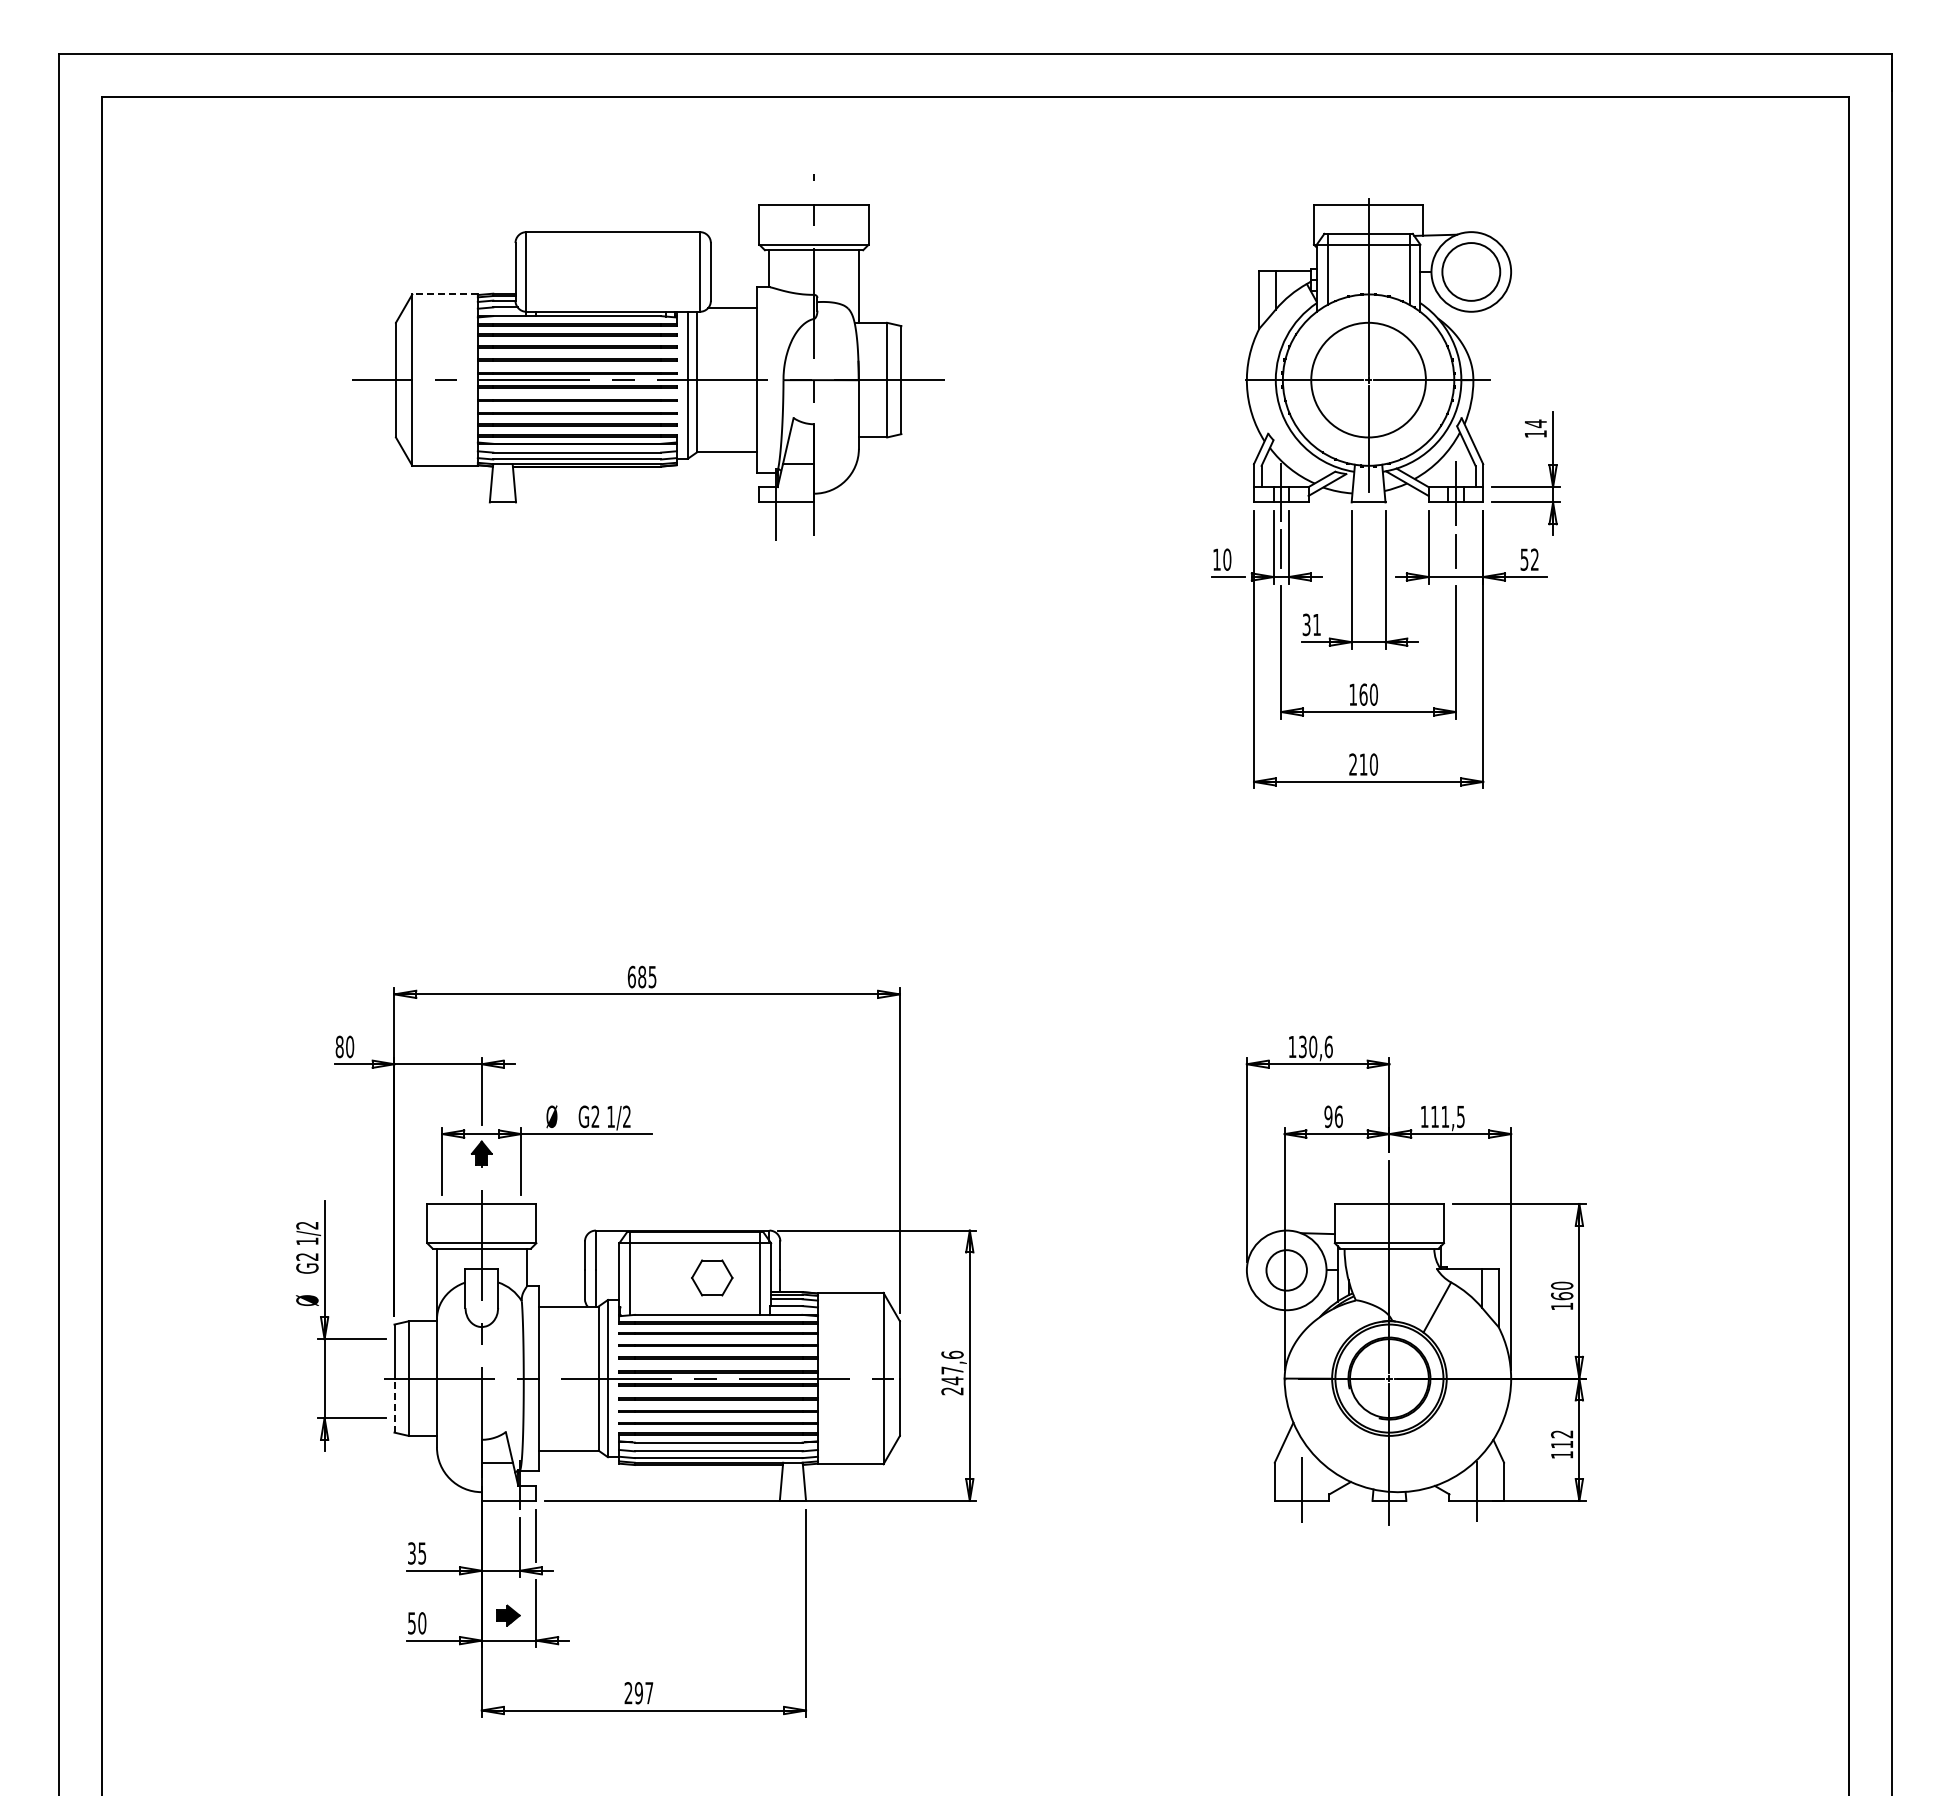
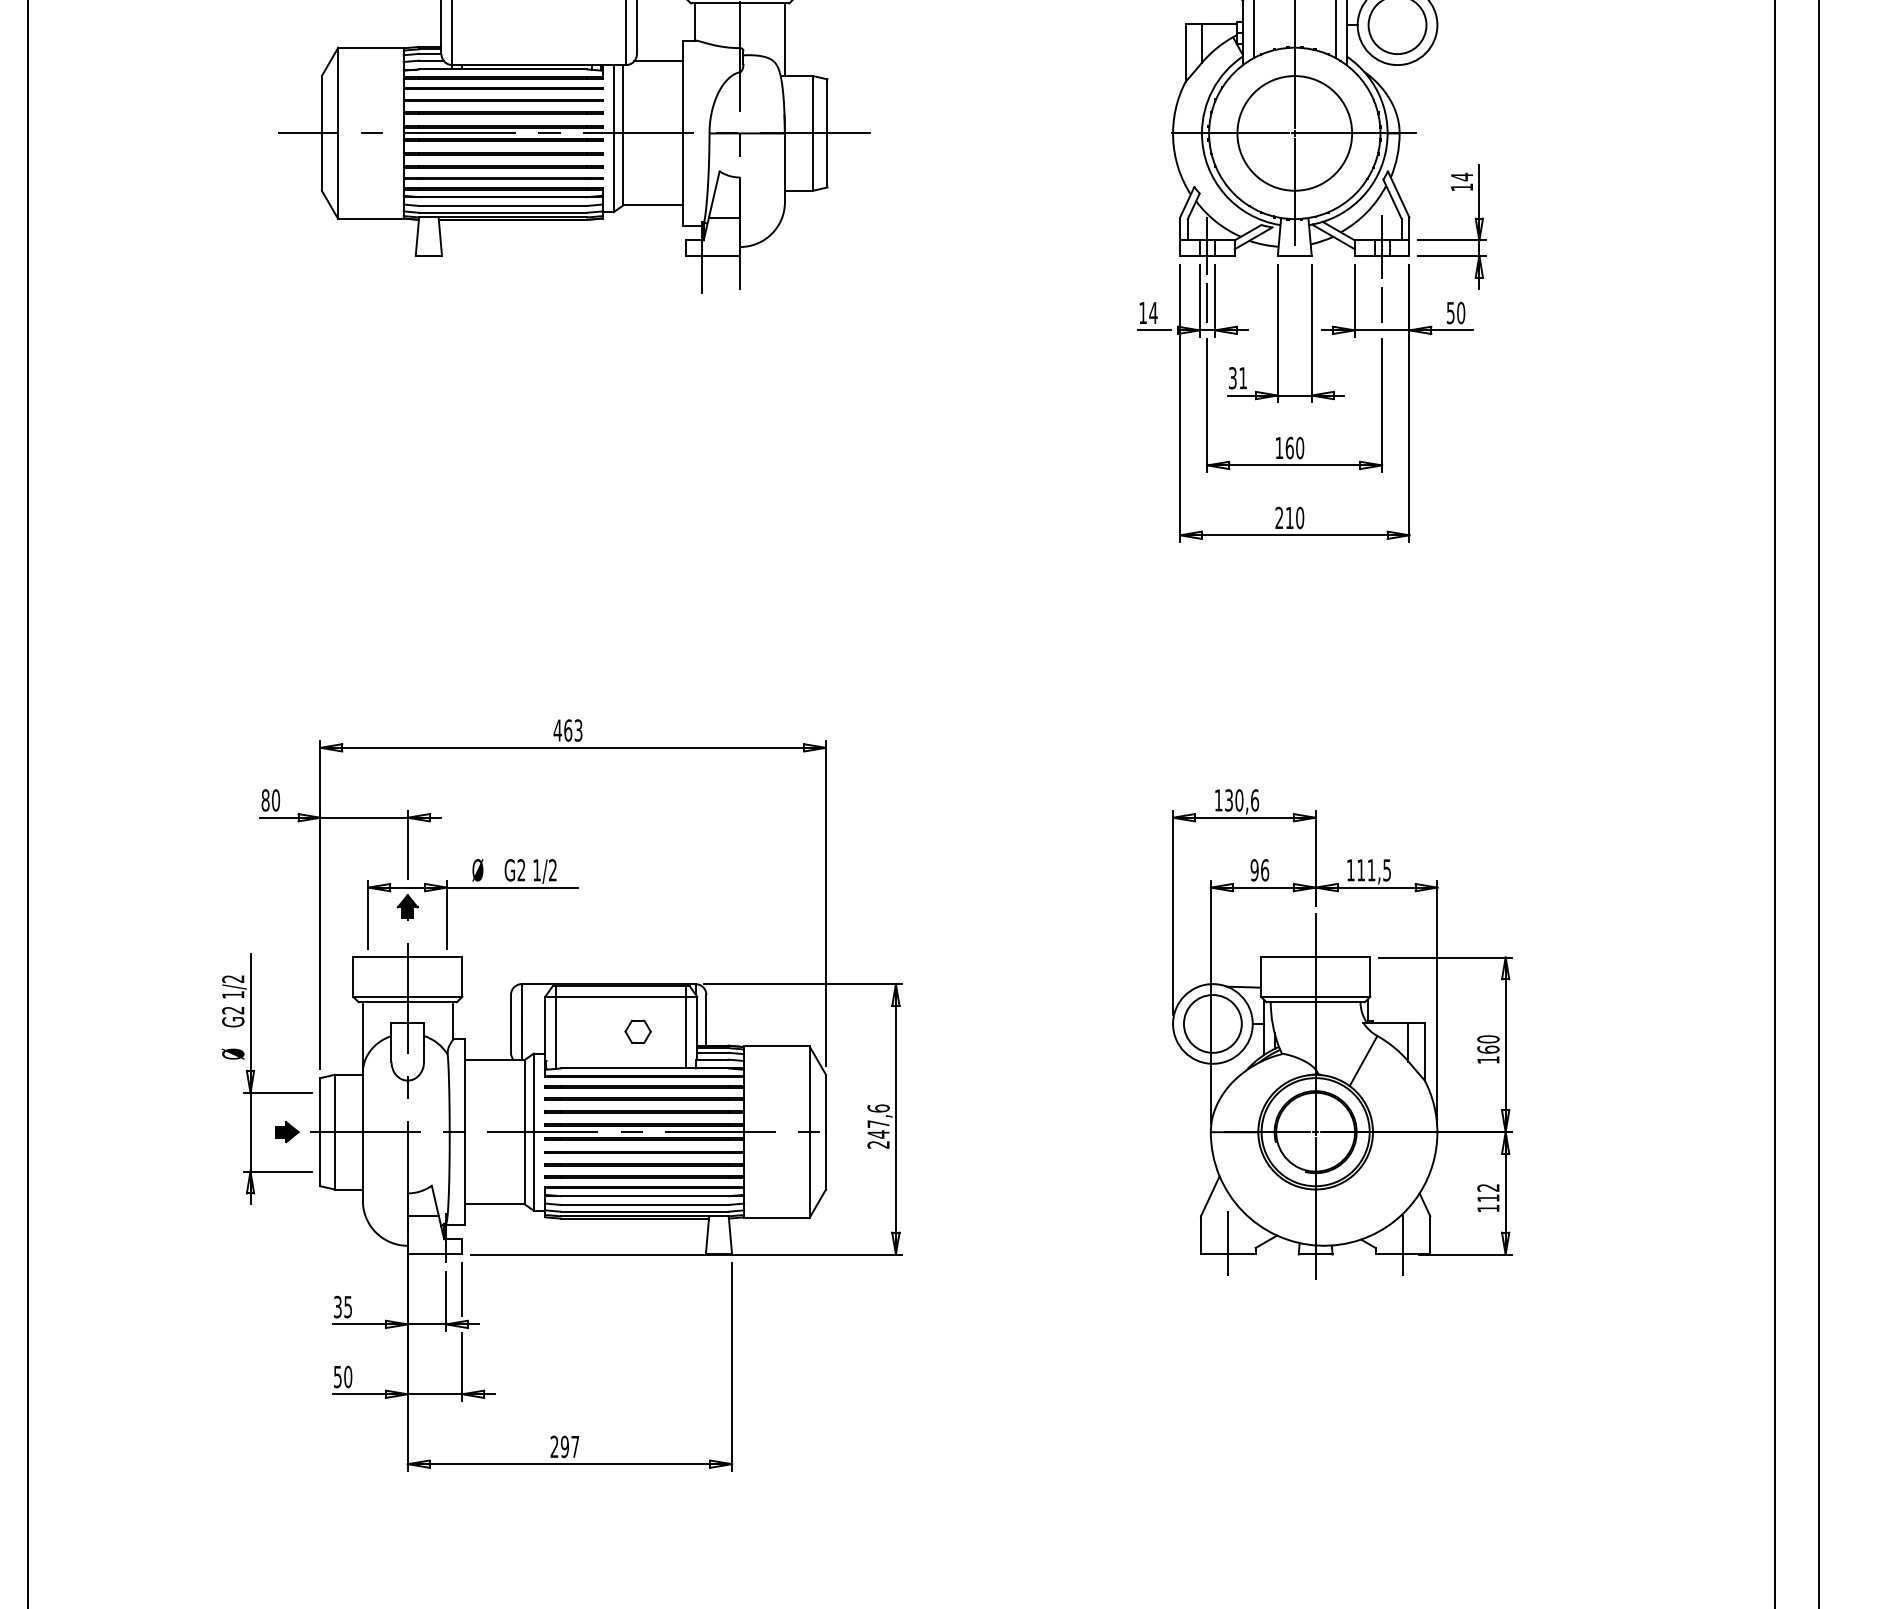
line: (445, 294) -> (371, 47), dashed -> solid
text: (1227, 559) -> (1153, 312), 10 -> 14
text: (1534, 559) -> (1460, 312), 52 -> 50
text: (641, 976) -> (567, 729), 685 -> 463
circle: (1286, 1270) -> (1212, 1024), size x1.43
part: (711, 1278) -> (637, 1032), size x0.62
line: (394, 1405) -> (320, 1159), dashed -> solid
part: (508, 1615) -> (287, 1132), moved

